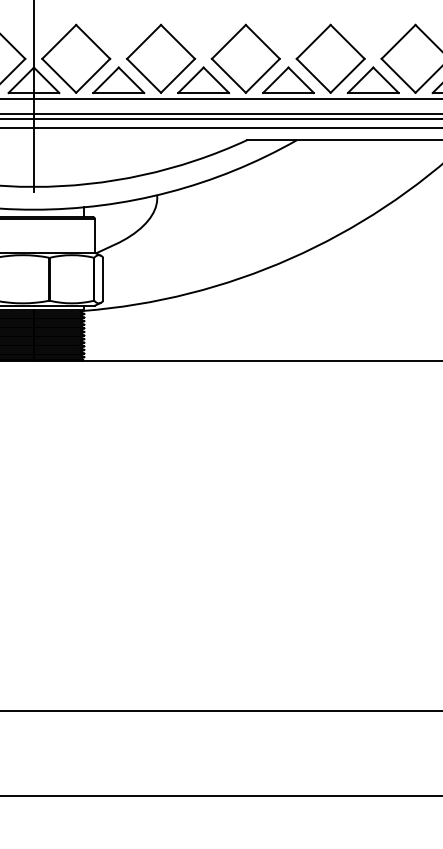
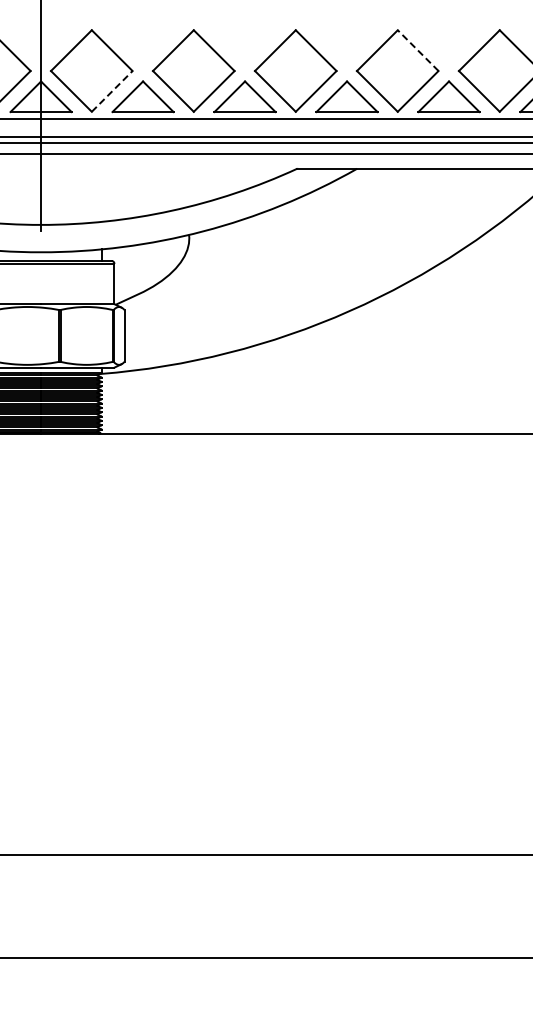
line: (347, 41) -> (418, 50), solid -> dashed
line: (93, 75) -> (112, 91), solid -> dashed

